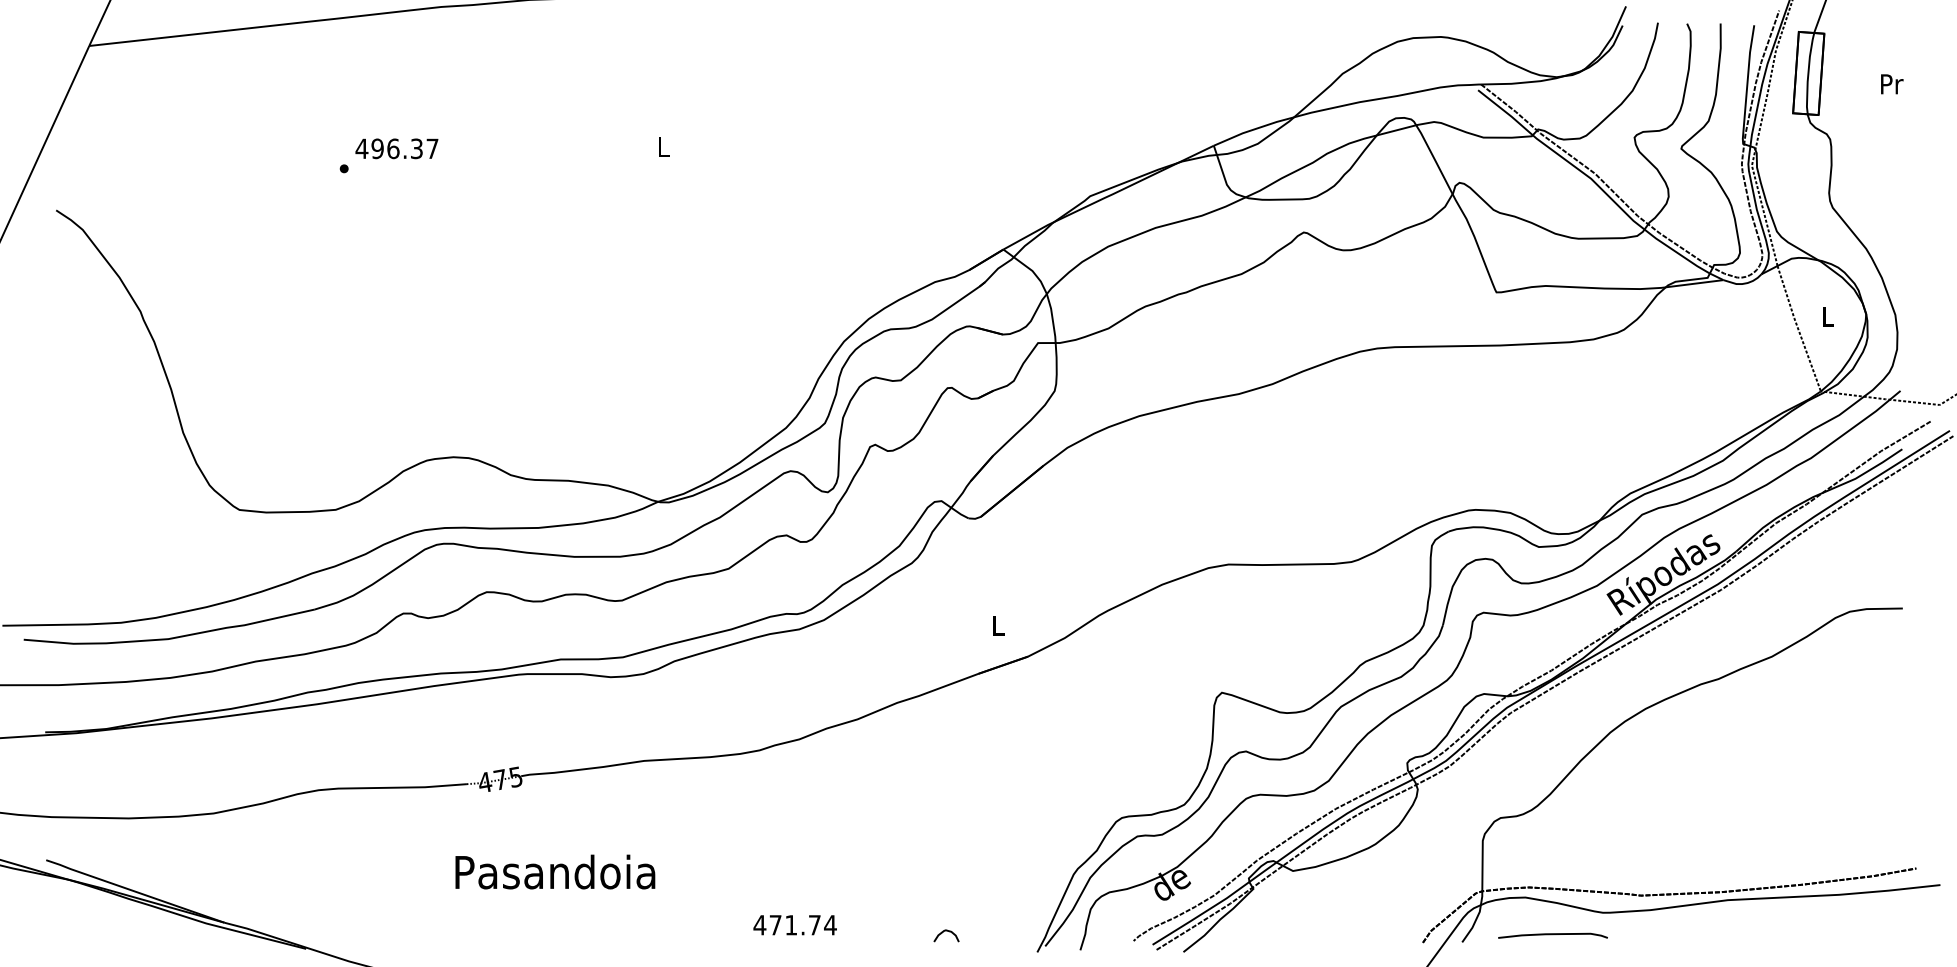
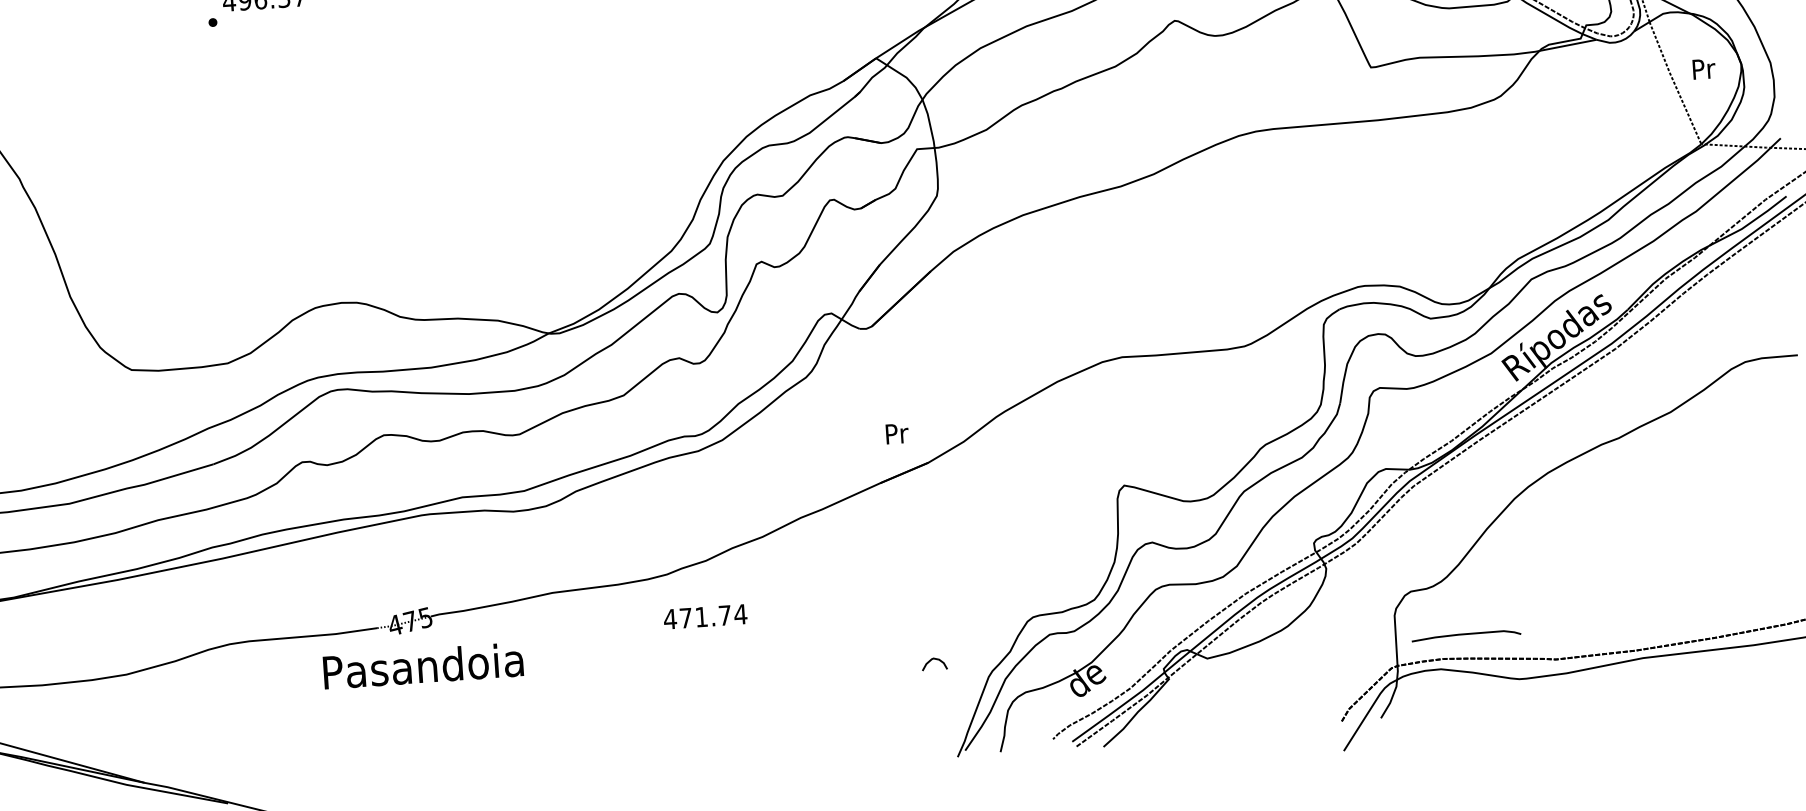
text: (1828, 316) -> (1703, 68), L -> Pr
text: (998, 625) -> (896, 433), L -> Pr
text: (555, 871) -> (423, 665), moved
text: (794, 925) -> (704, 617), moved
curve: (946, 931) -> (934, 659), moved
curve: (1552, 935) -> (1465, 635), moved

